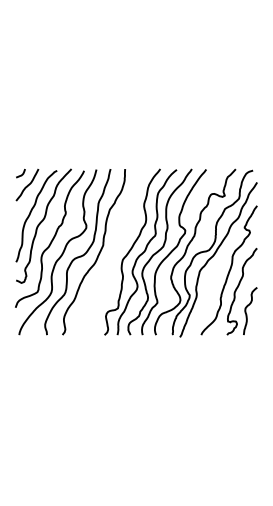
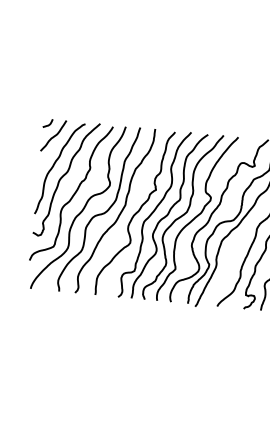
curve: (113, 252) -> (135, 213), added

